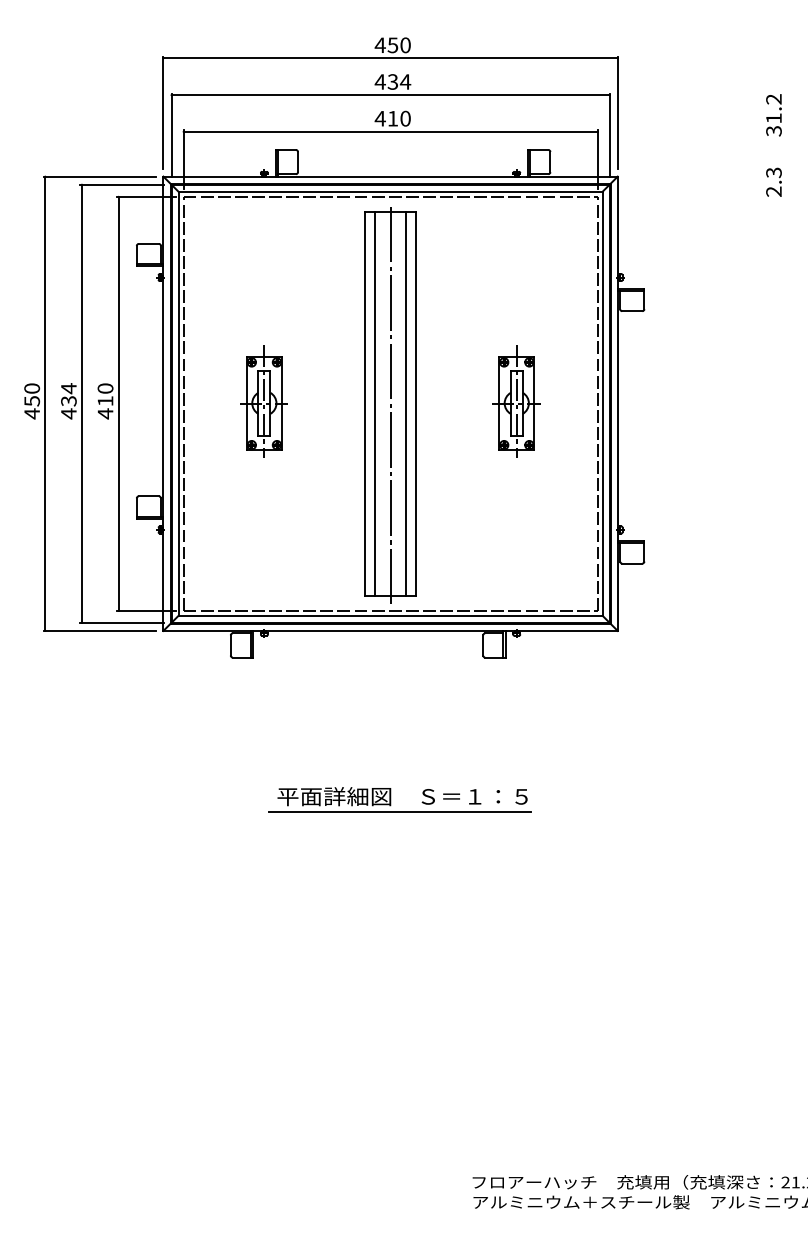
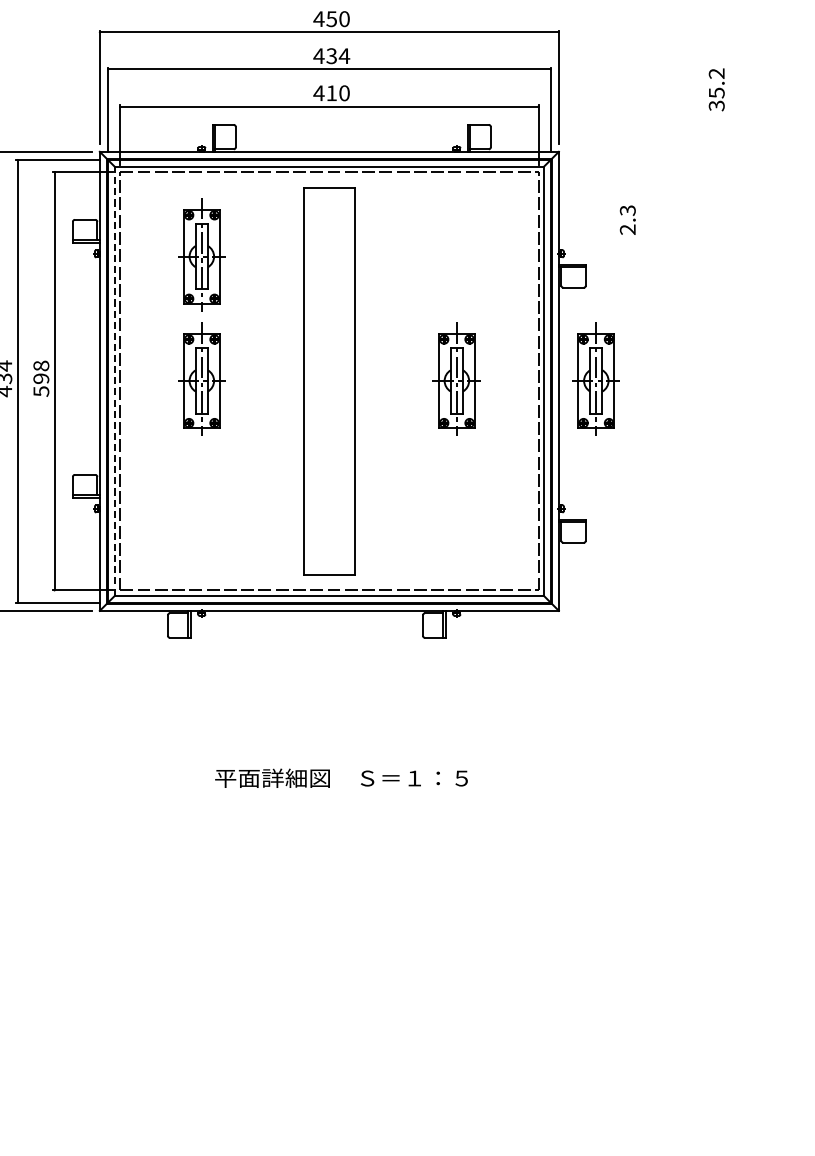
text: (773, 118) -> (716, 93), 31.2 -> 35.2
text: (773, 181) -> (627, 219), moved
part: (263, 278) -> (200, 254), added
text: (105, 401) -> (41, 379), 410 -> 598
part: (654, 401) -> (596, 379), added
line: (178, 403) -> (115, 381), solid -> dashed
line: (375, 403) -> (314, 381), removed
line: (405, 403) -> (344, 381), removed
line: (390, 405) -> (329, 383), removed
line: (399, 811) -> (338, 793), removed

